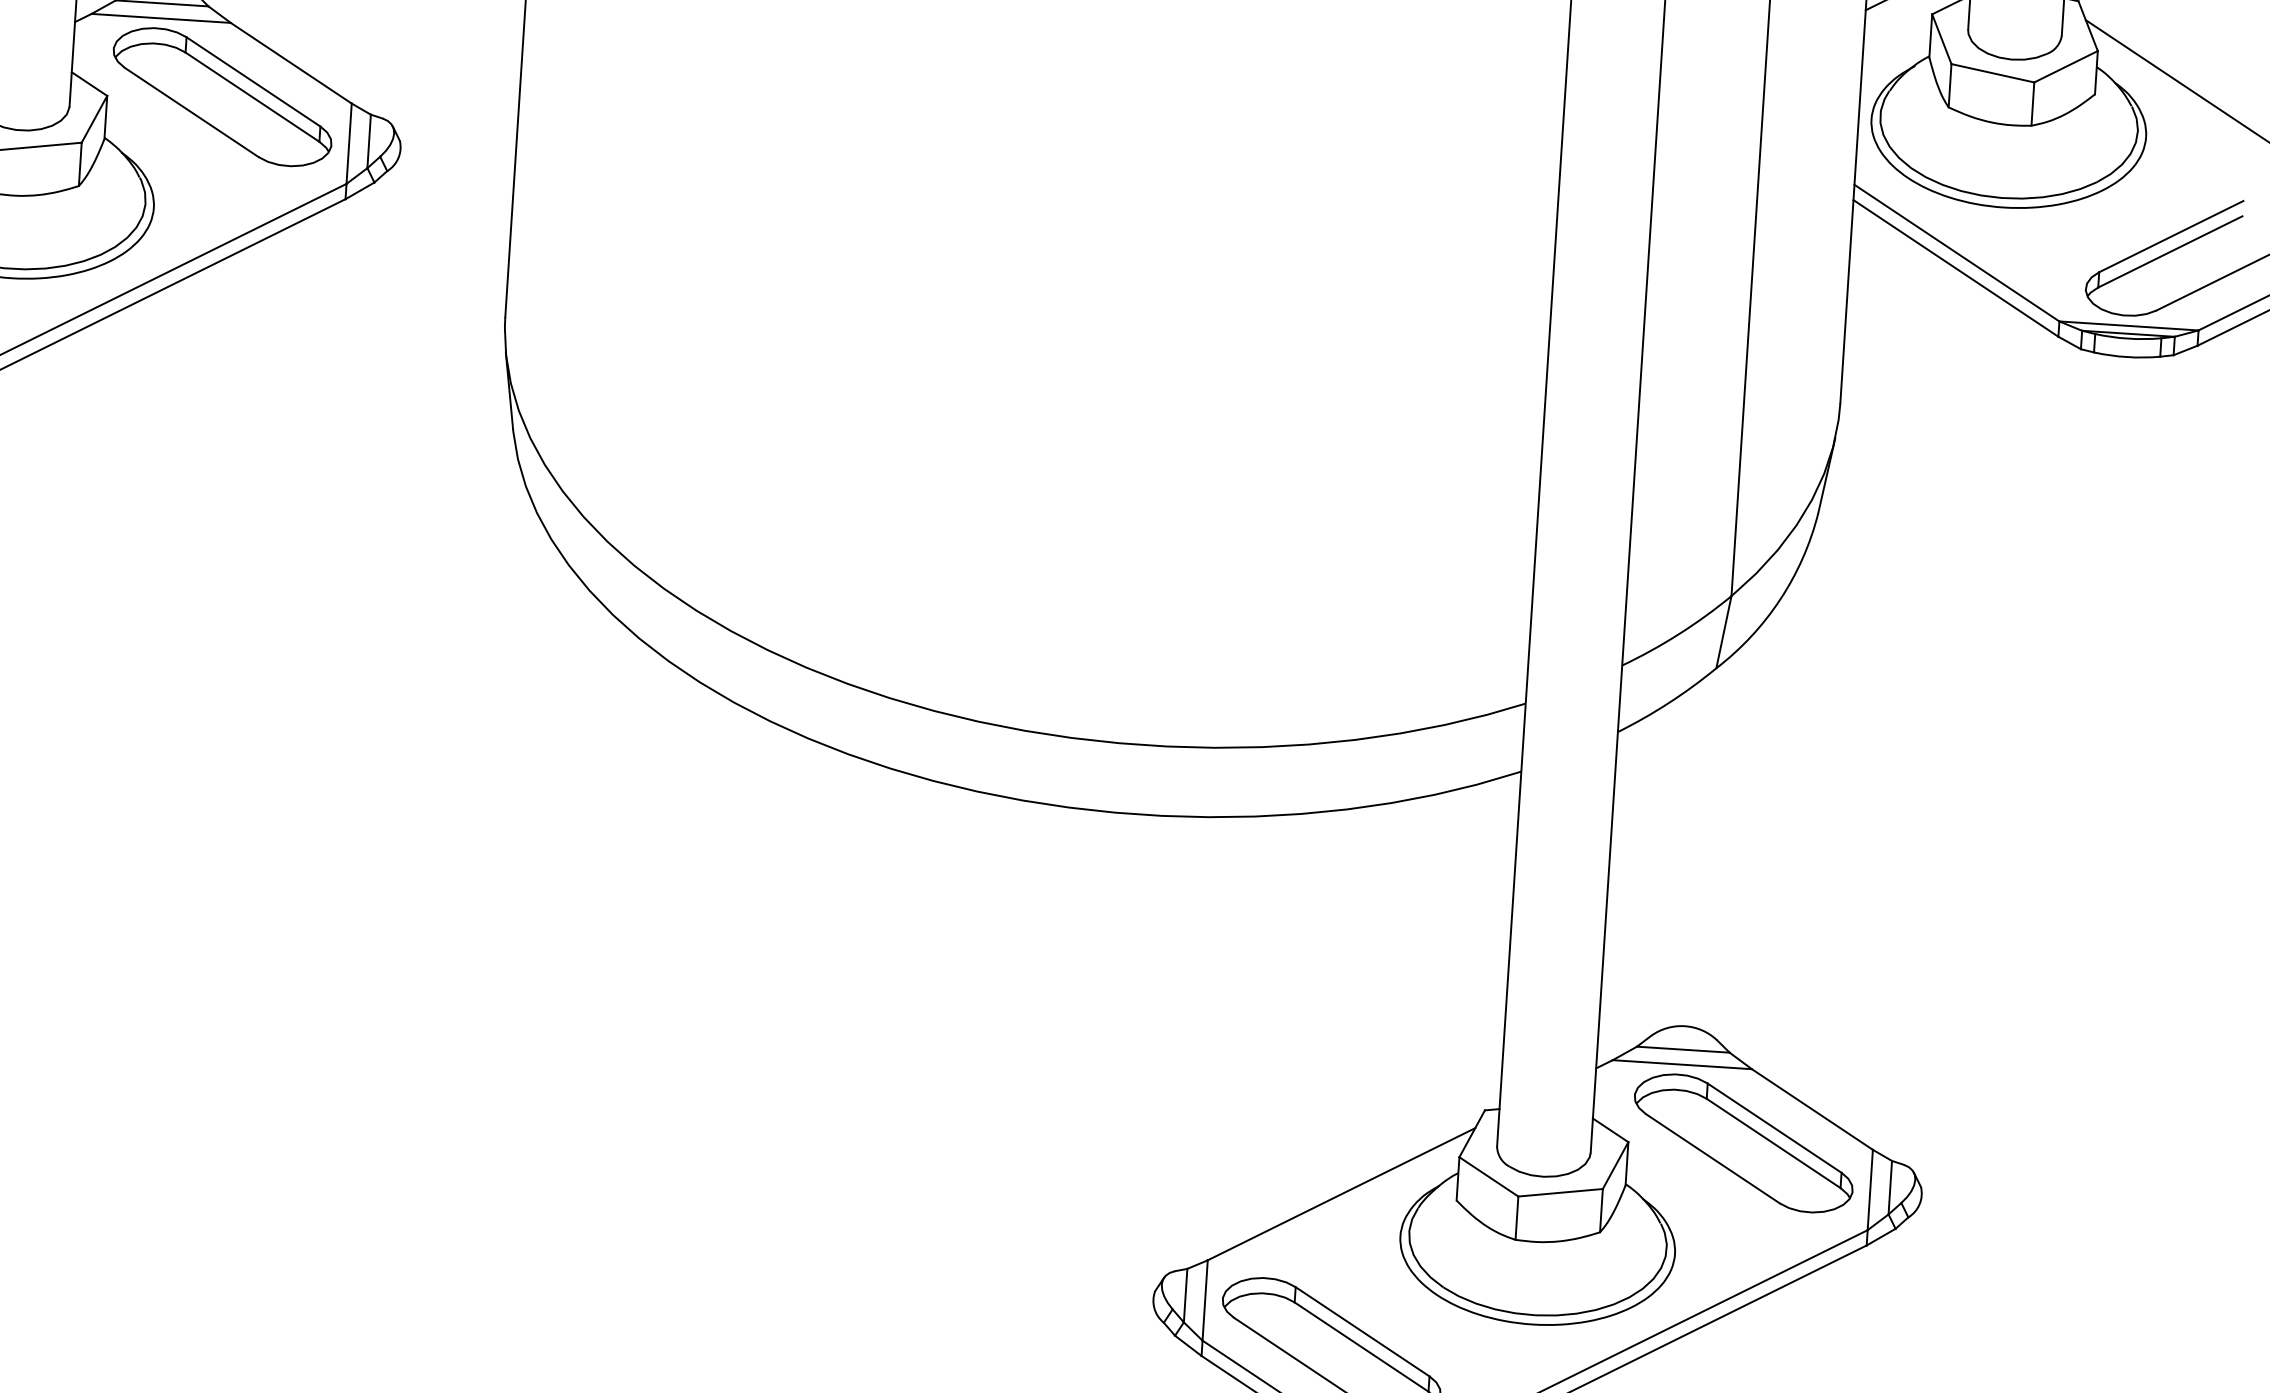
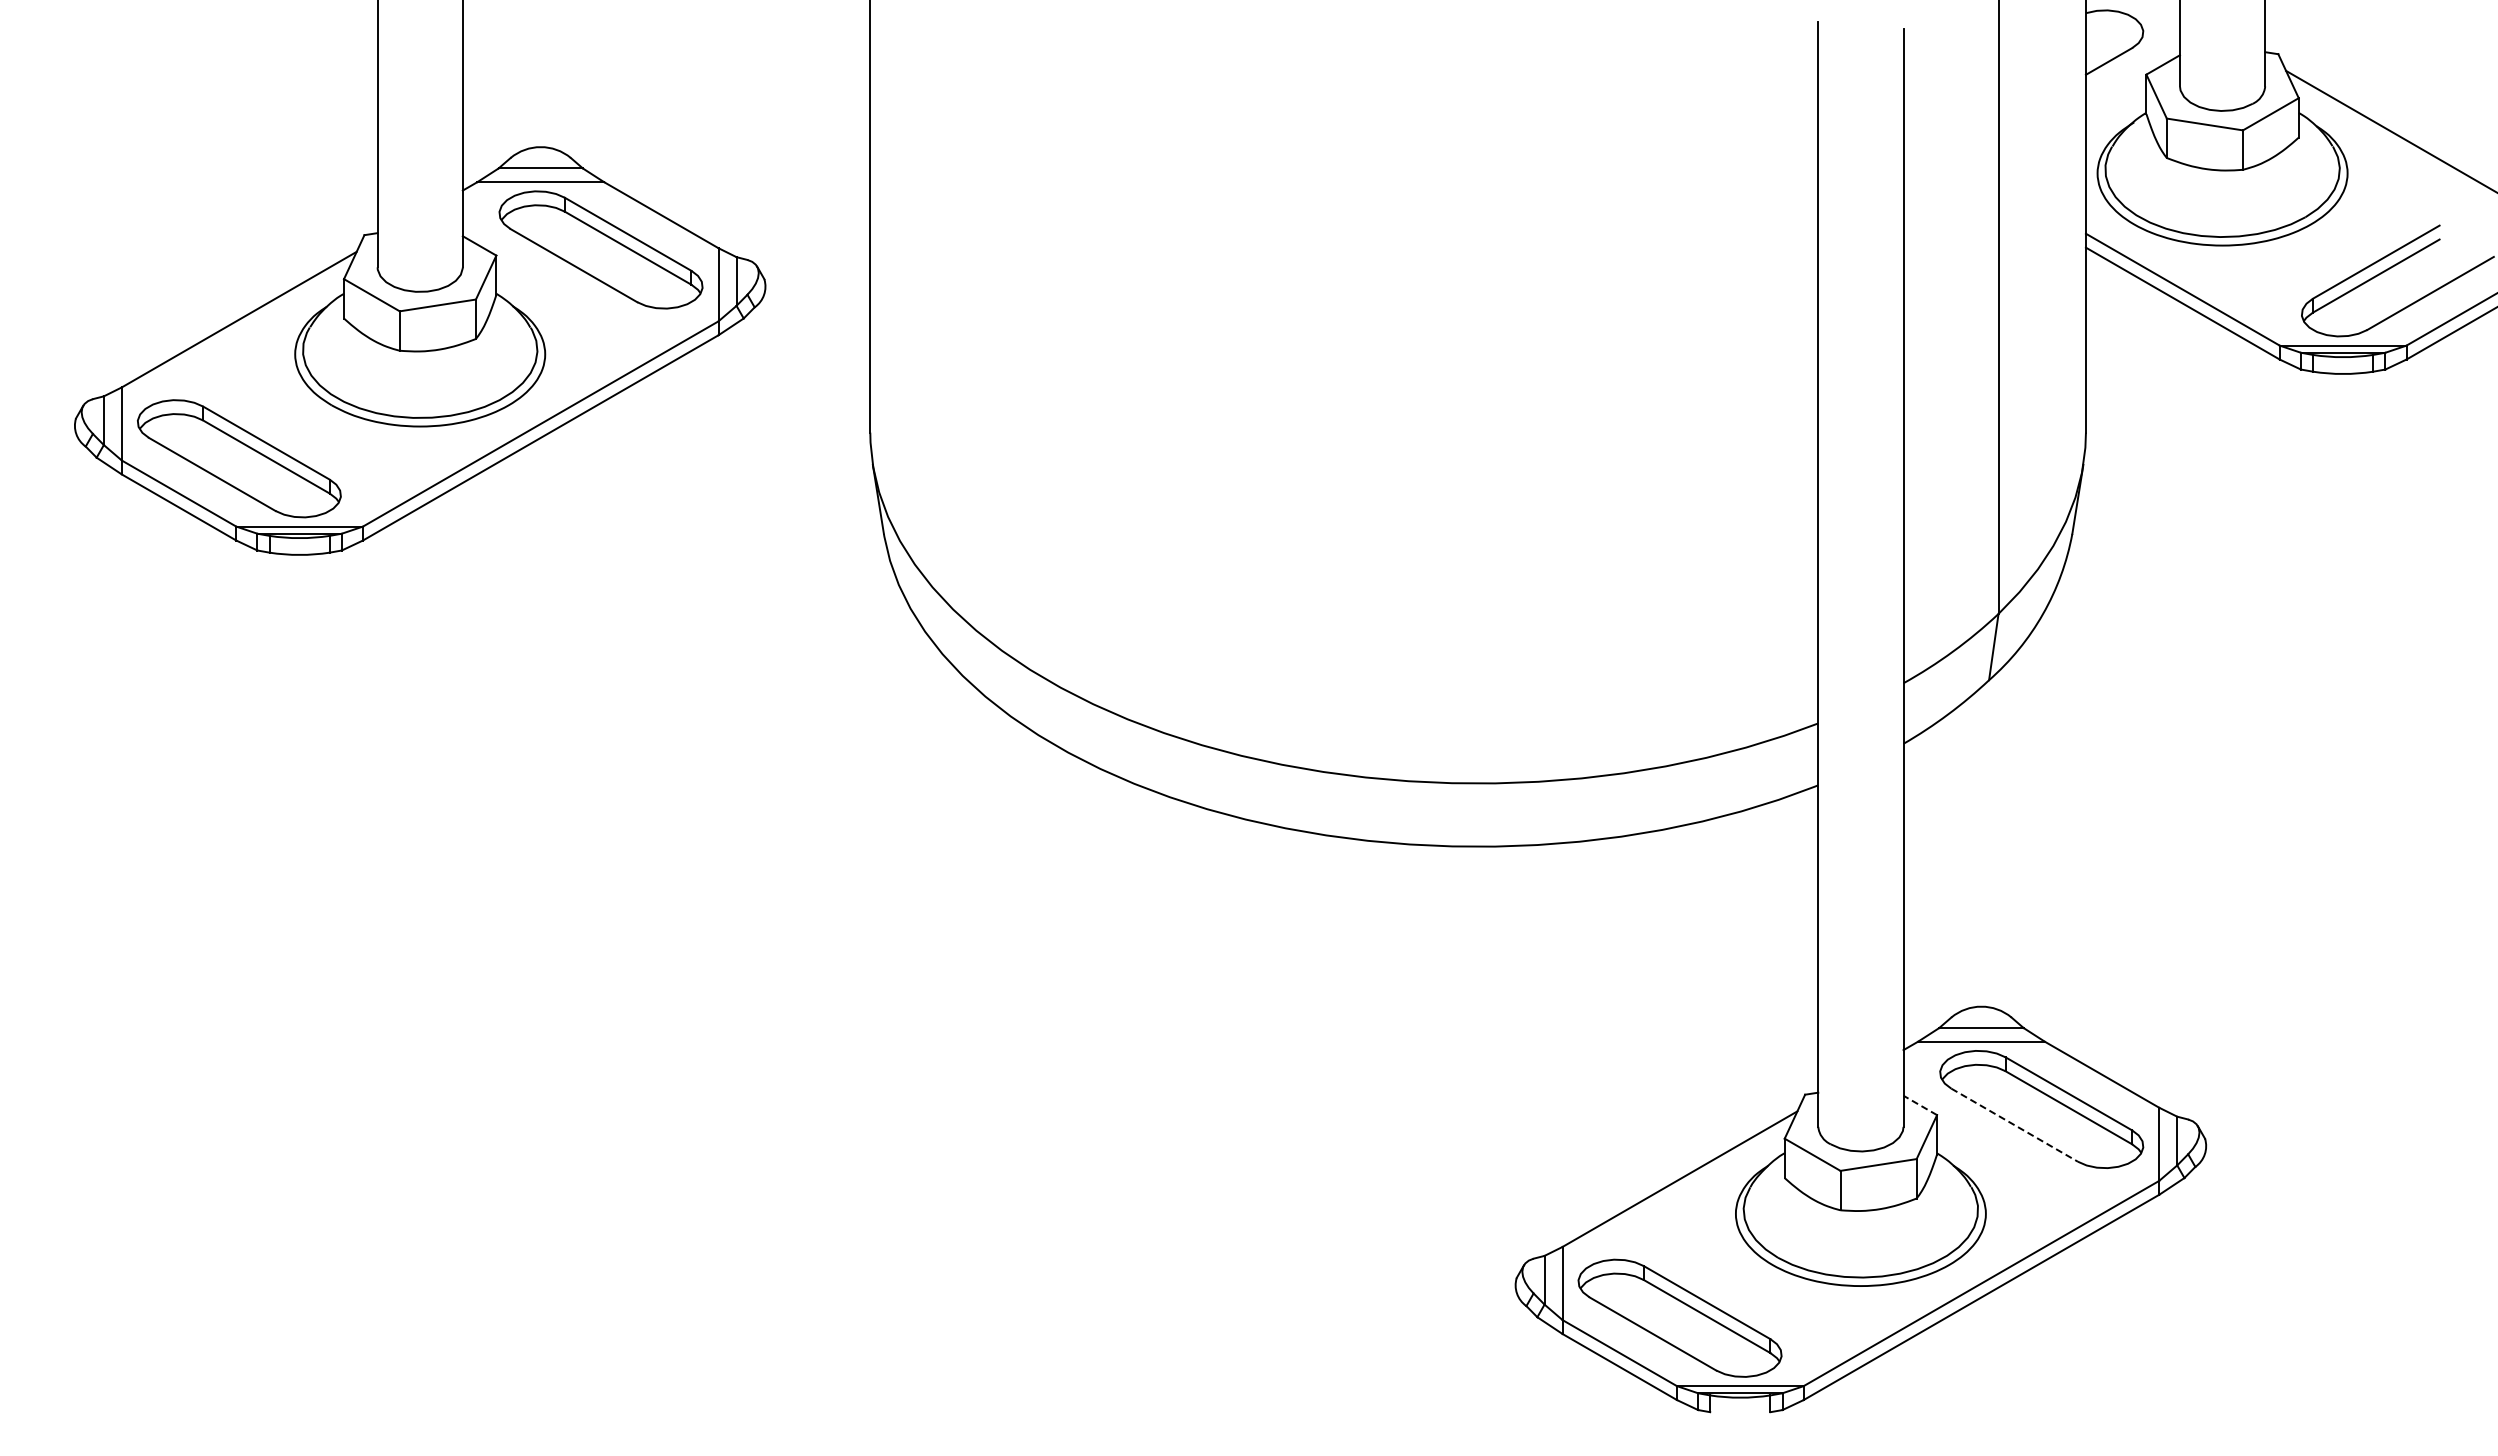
line: (1609, 1130) -> (1919, 1105), solid -> dashed
line: (1713, 1159) -> (2015, 1125), solid -> dashed

